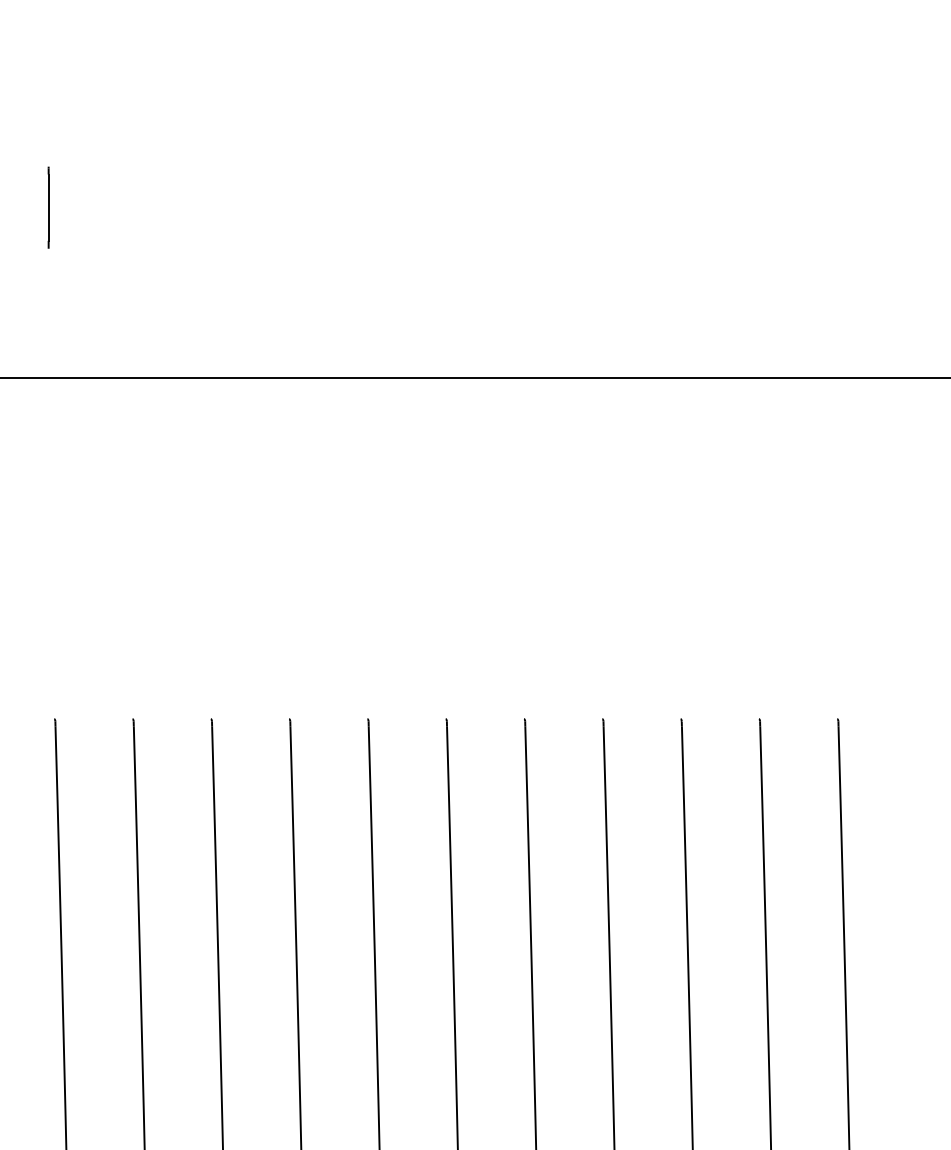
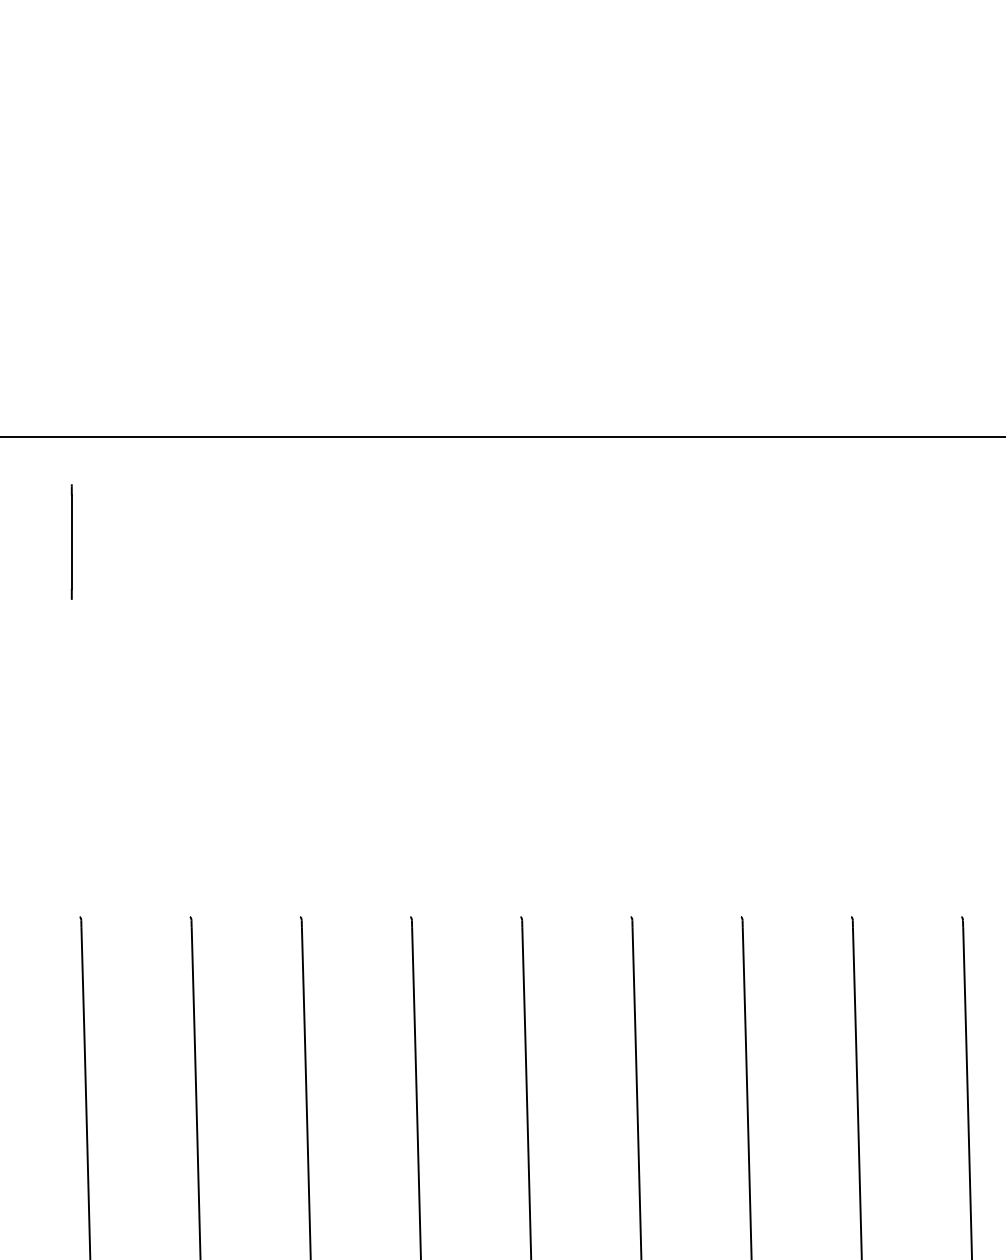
line: (48, 207) -> (71, 541), moved

